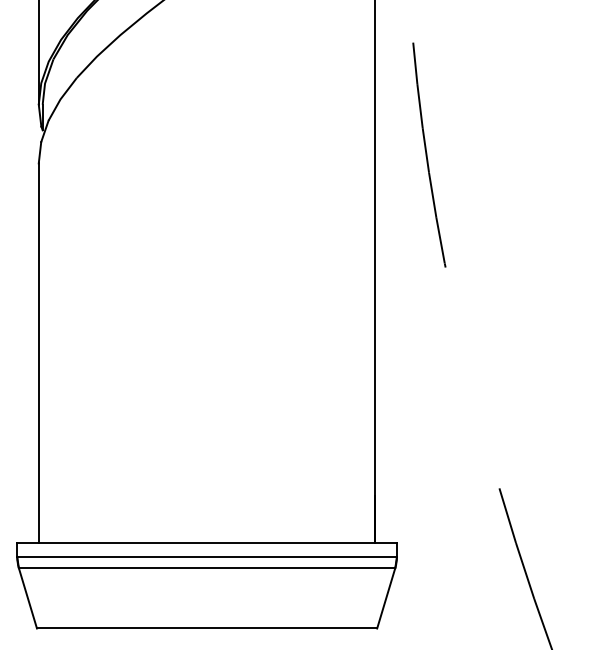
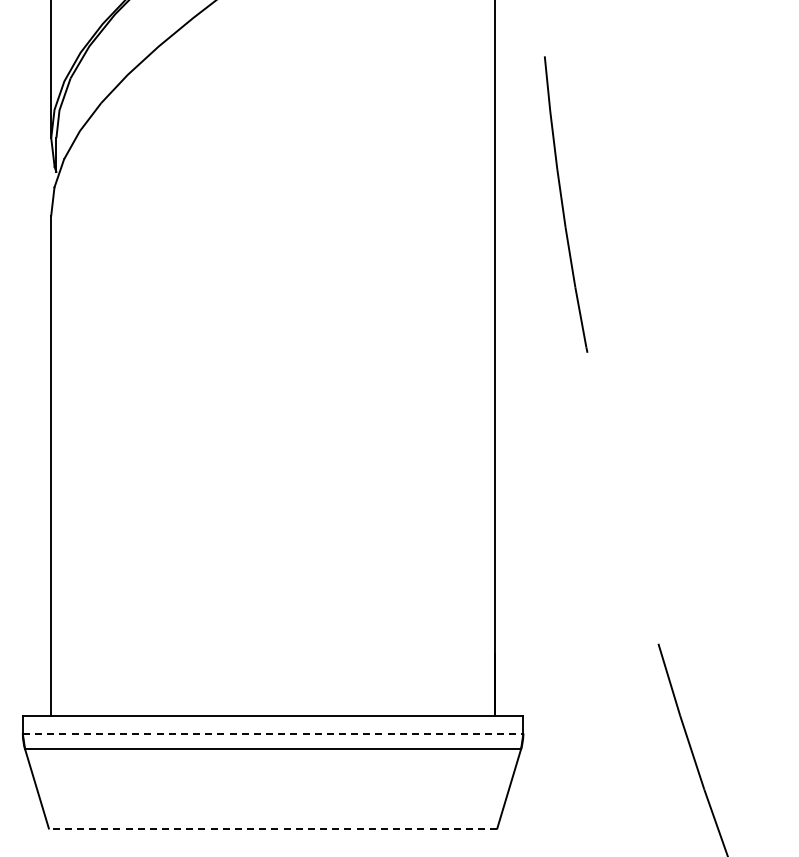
line: (207, 557) -> (273, 734), solid -> dashed
line: (206, 628) -> (272, 828), solid -> dashed

